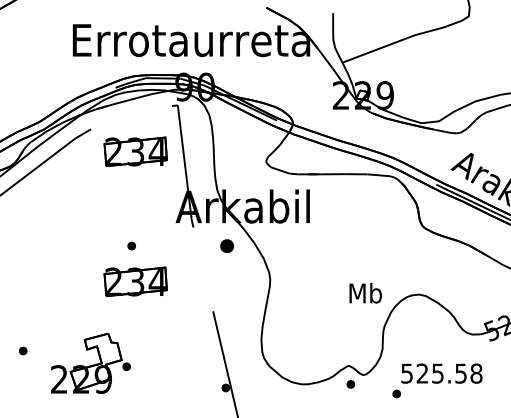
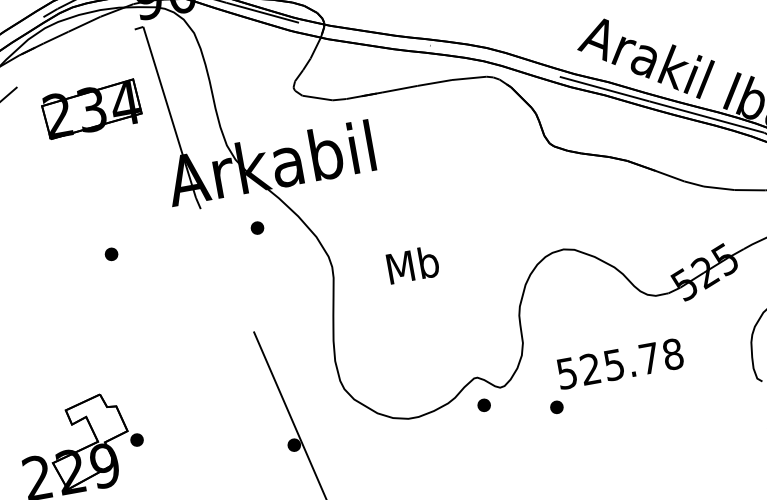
part: (227, 245) -> (257, 227), size x0.62
part: (135, 281) -> (127, 307), removed
text: (365, 292) -> (412, 263), moved
text: (460, 373) -> (648, 358), 525.58 -> 525.78

